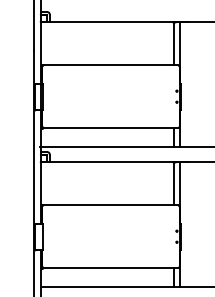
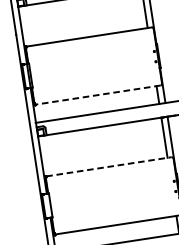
line: (110, 128) -> (98, 95), solid -> dashed
line: (110, 205) -> (109, 166), solid -> dashed

